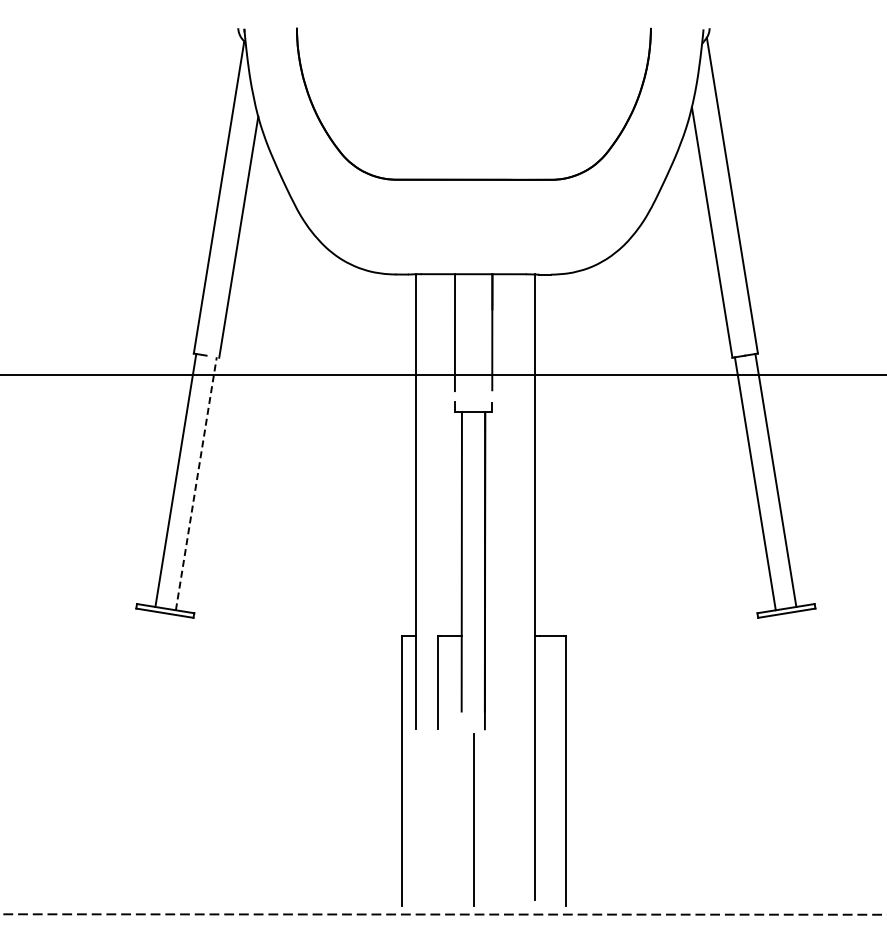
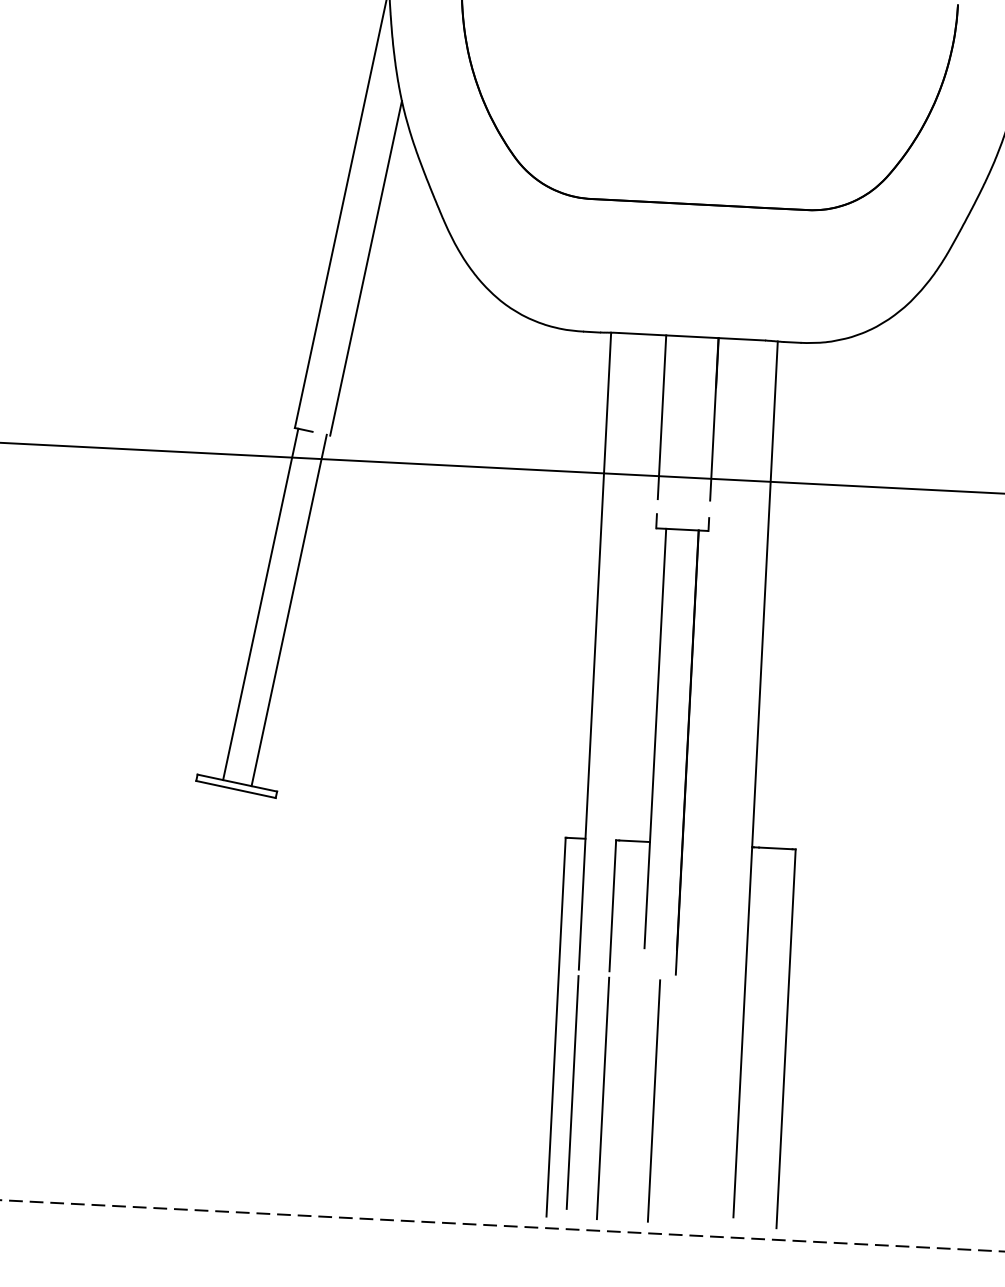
line: (196, 483) -> (289, 610), dashed -> solid
line: (415, 816) -> (572, 1091), added
line: (437, 819) -> (603, 1097), added

